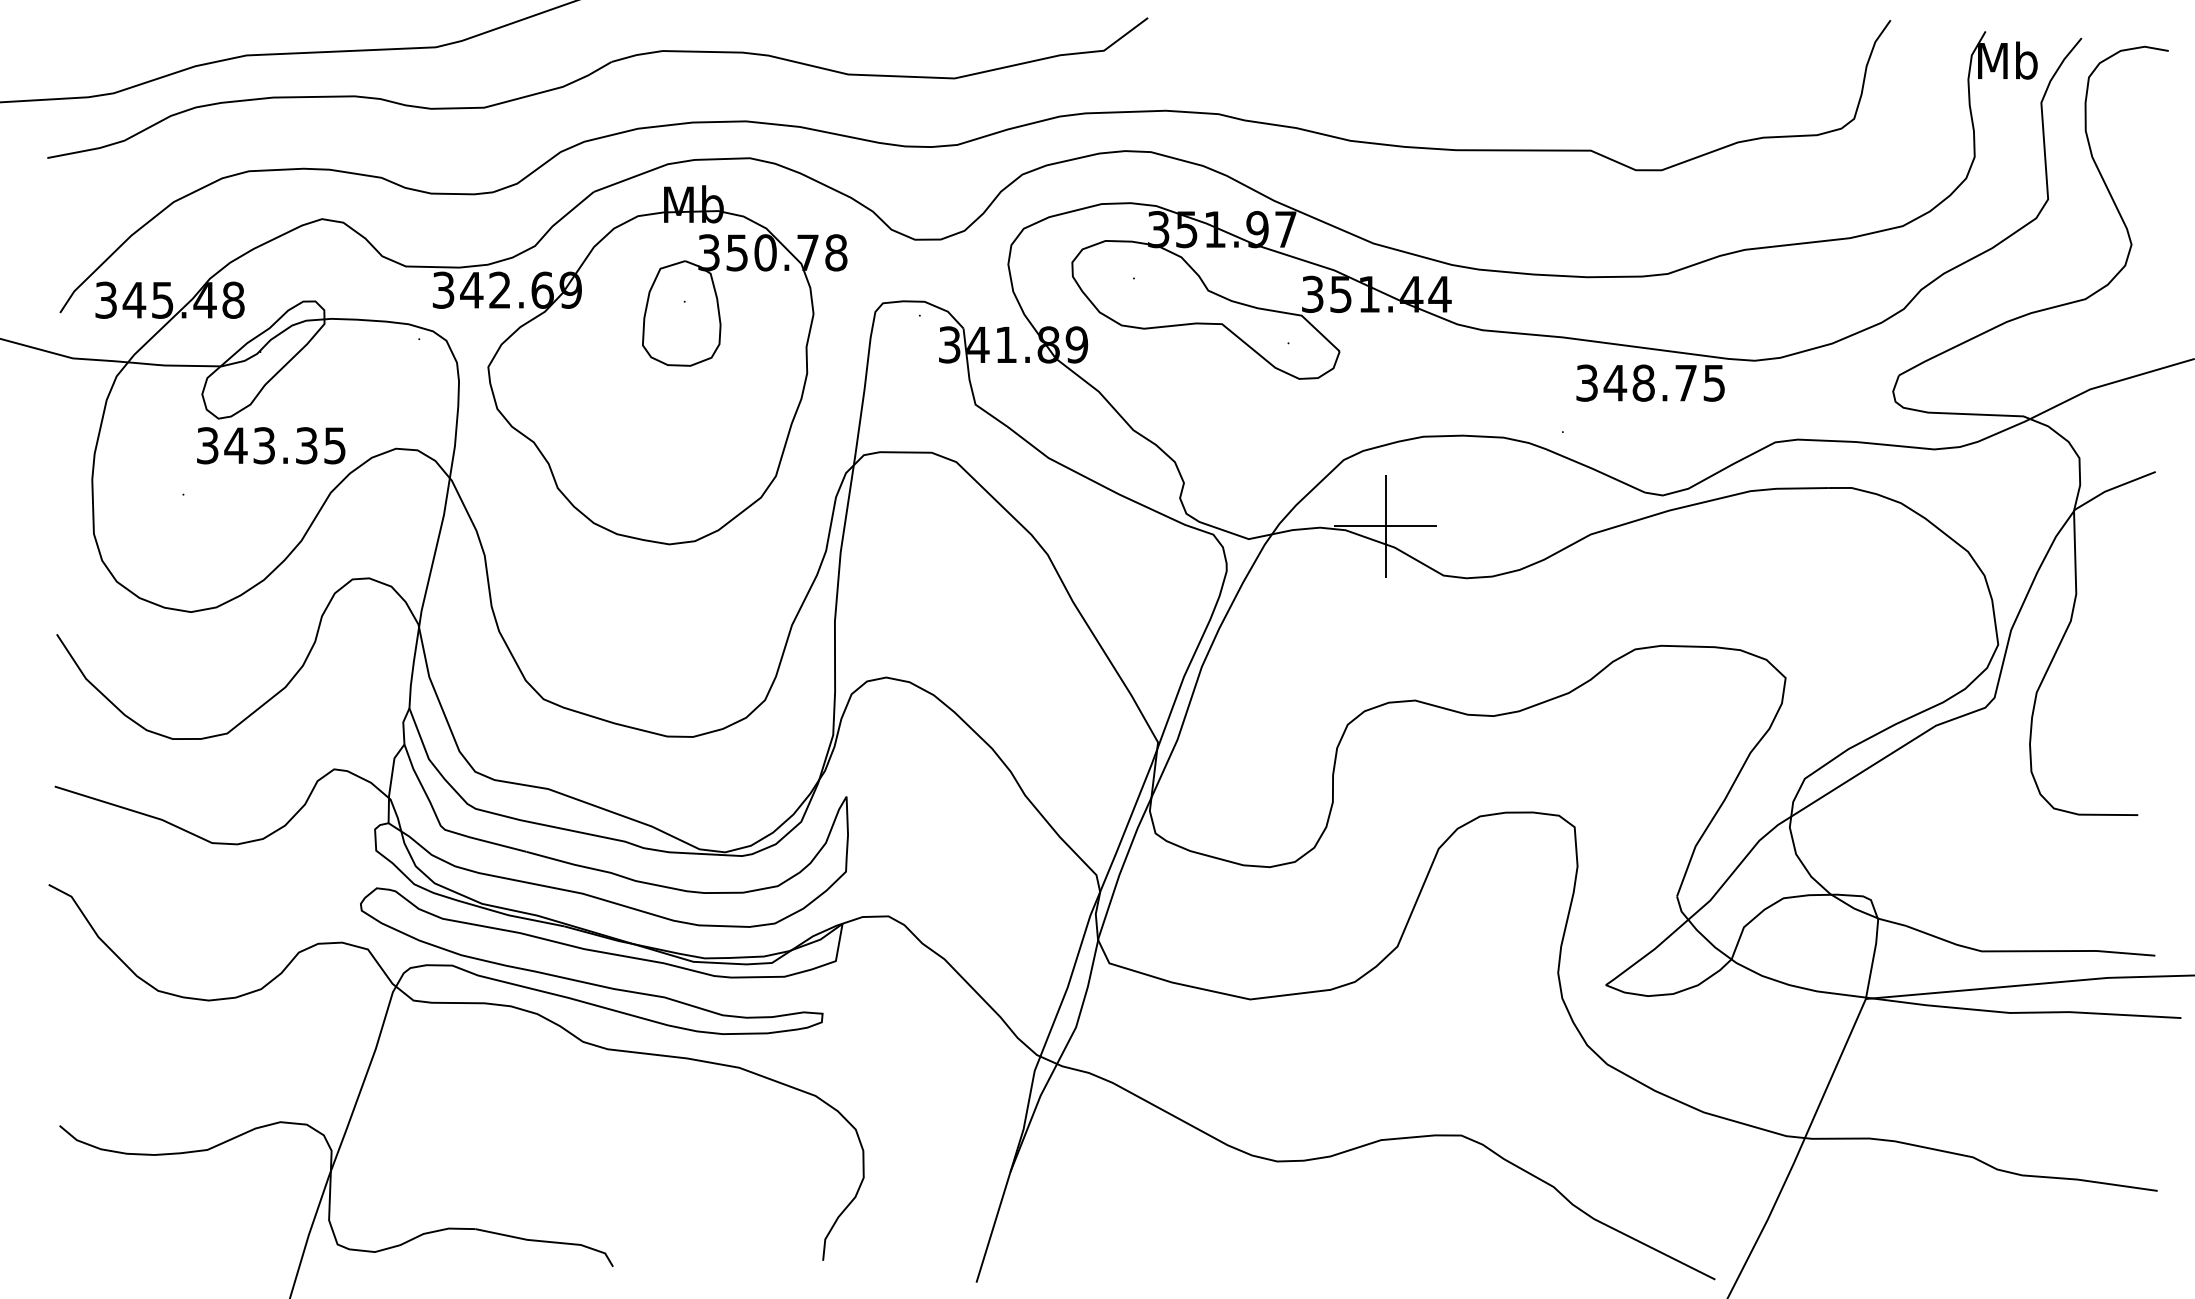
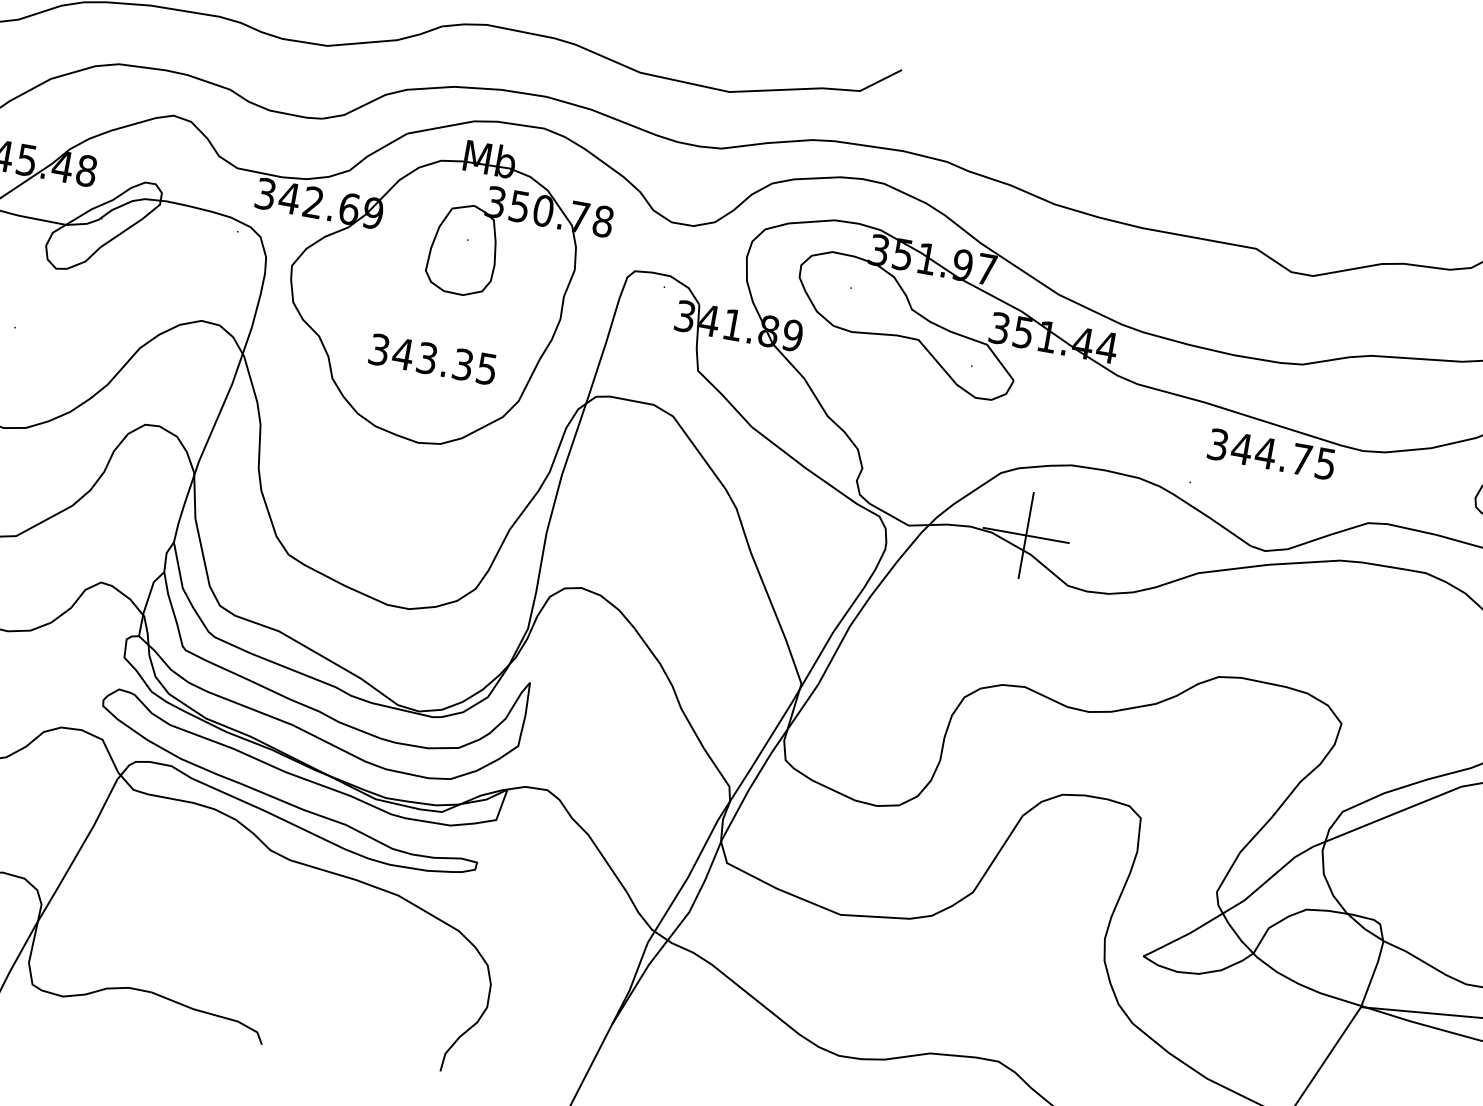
text: (1643, 382) -> (1265, 452), 348.75 -> 344.75
text: (271, 445) -> (433, 359), moved

